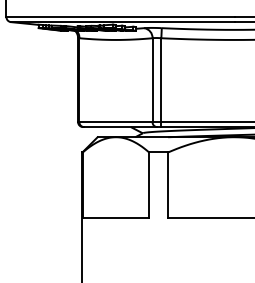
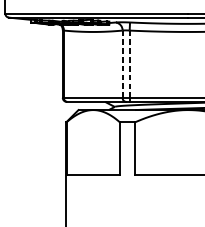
line: (152, 80) -> (122, 64), solid -> dashed
line: (161, 80) -> (129, 64), solid -> dashed

